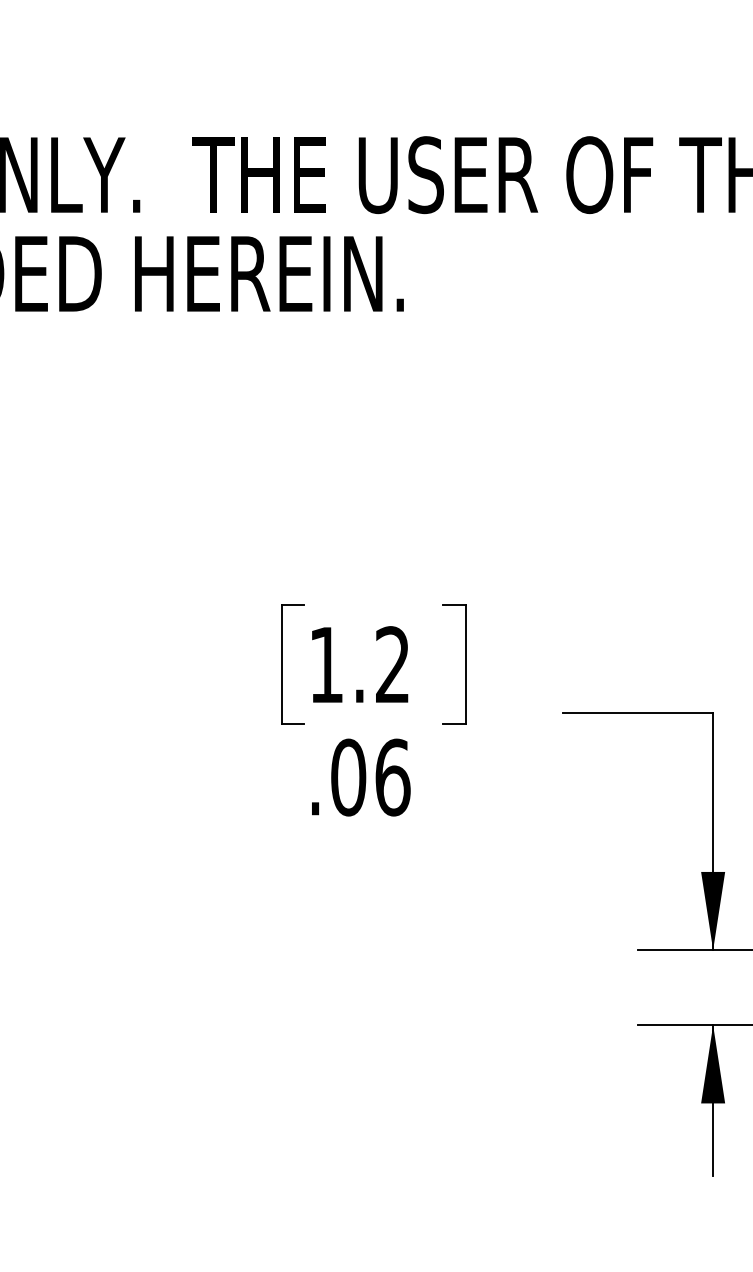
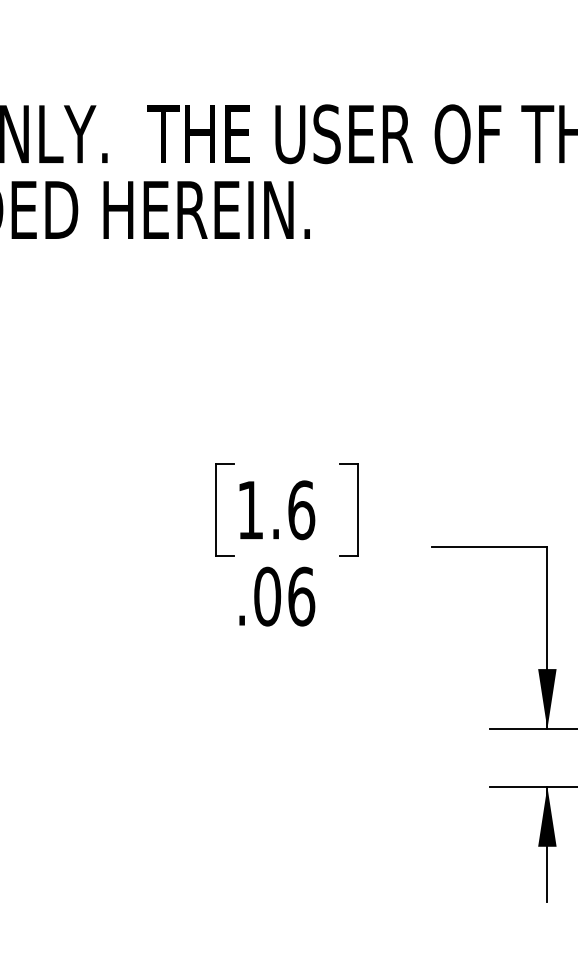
text: (392, 665) -> (301, 510), 1.2 -> 1.6

